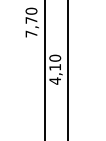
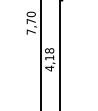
text: (55, 57) -> (49, 50), 4,10 -> 4,18

